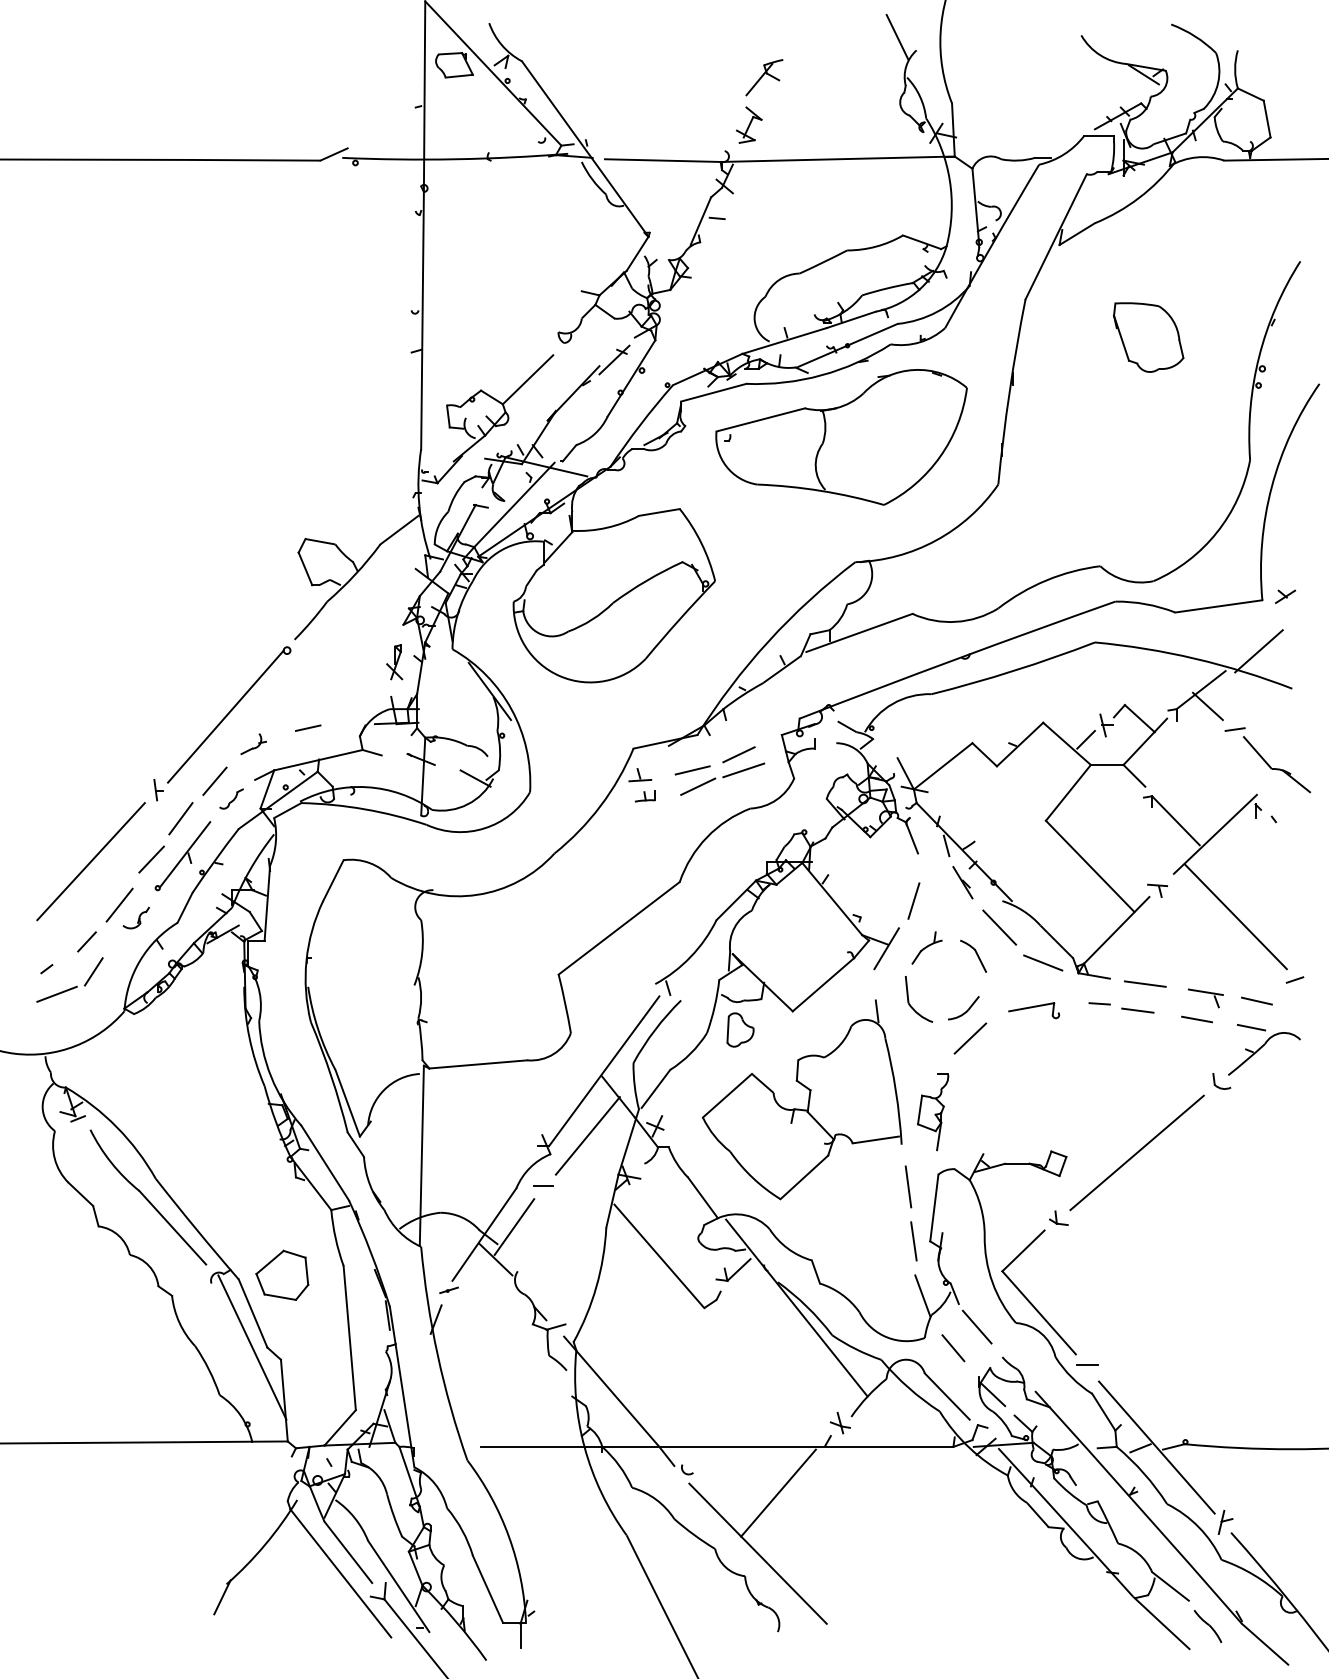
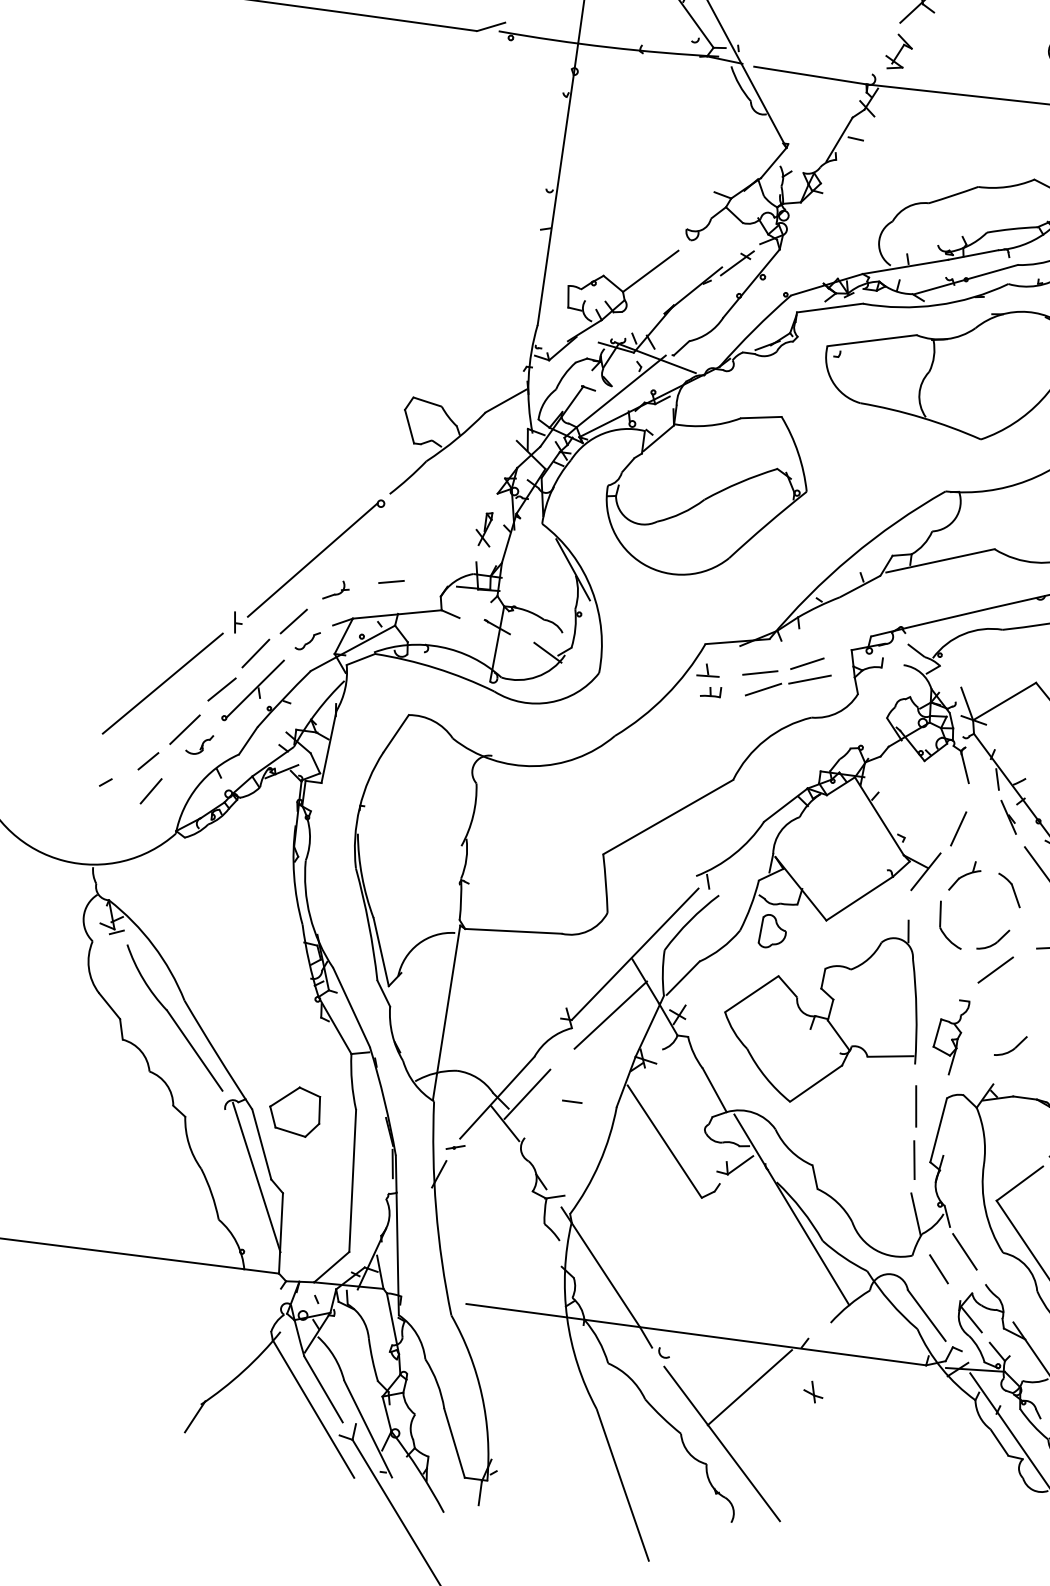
line: (56, 993) -> (112, 807), removed
part: (995, 1113) -> (1010, 1046), added
line: (543, 1185) -> (572, 1101), moved
part: (839, 1423) -> (812, 1392), moved

